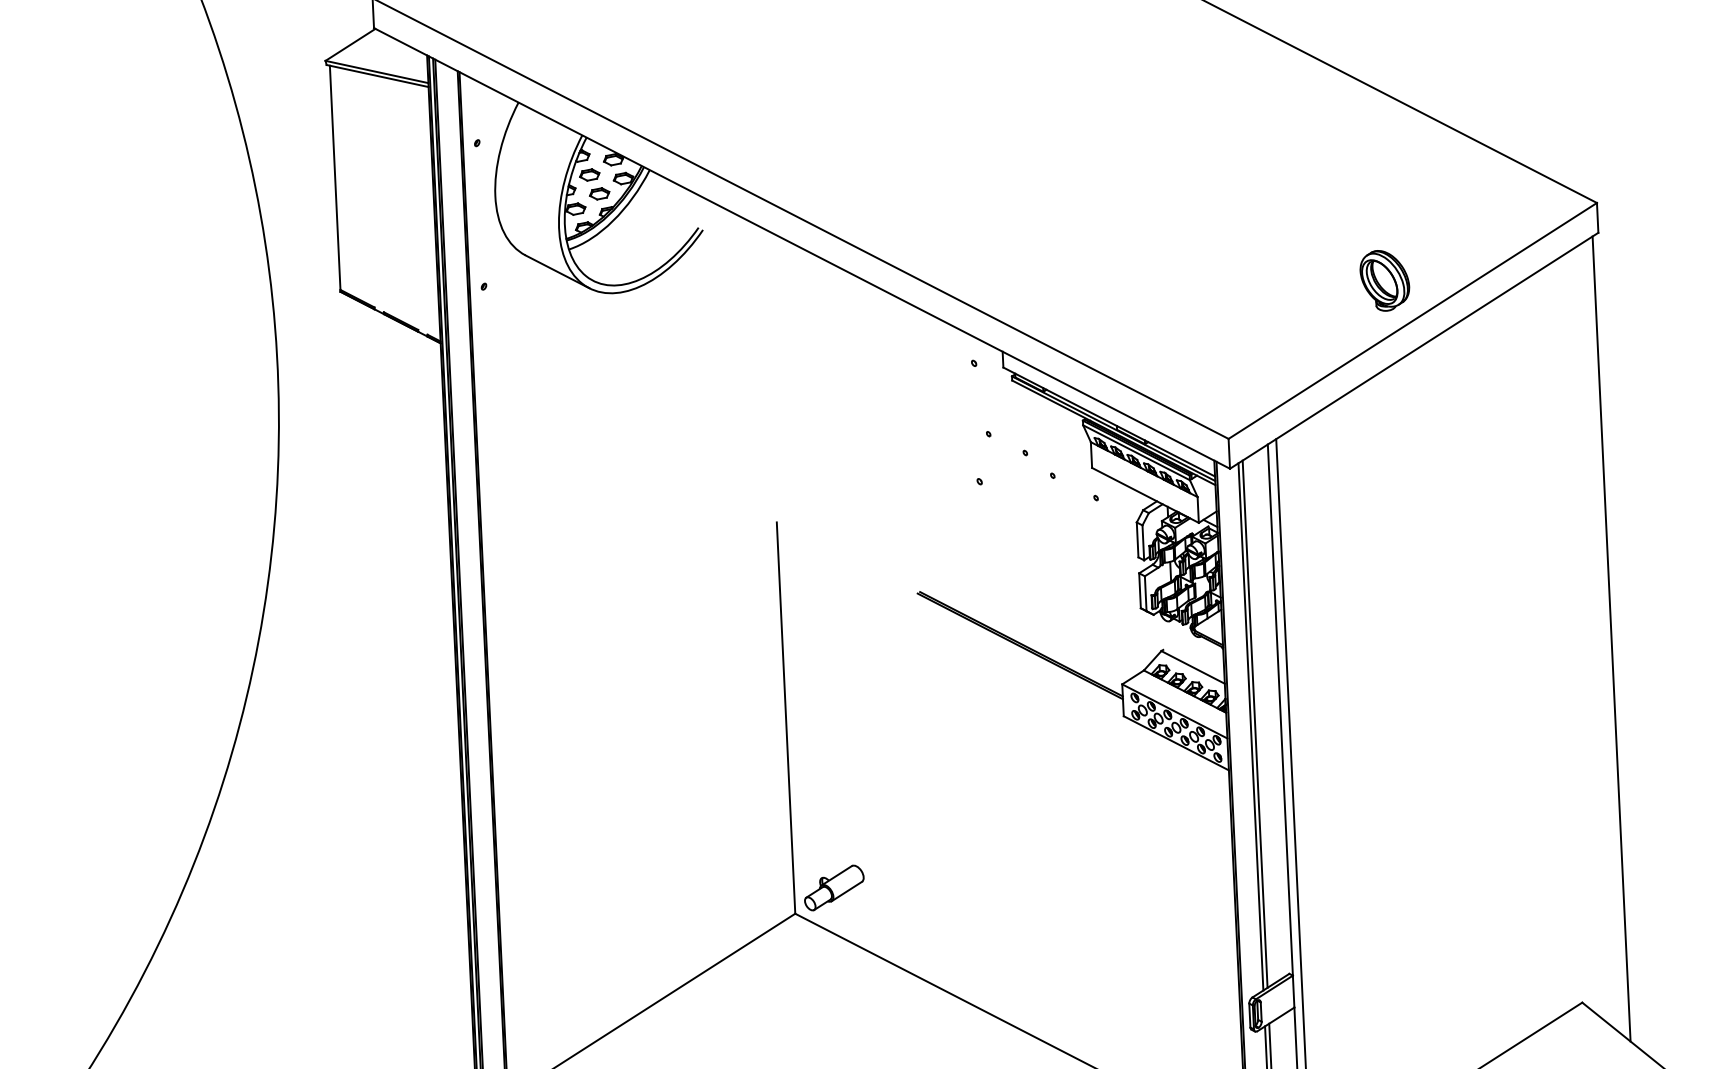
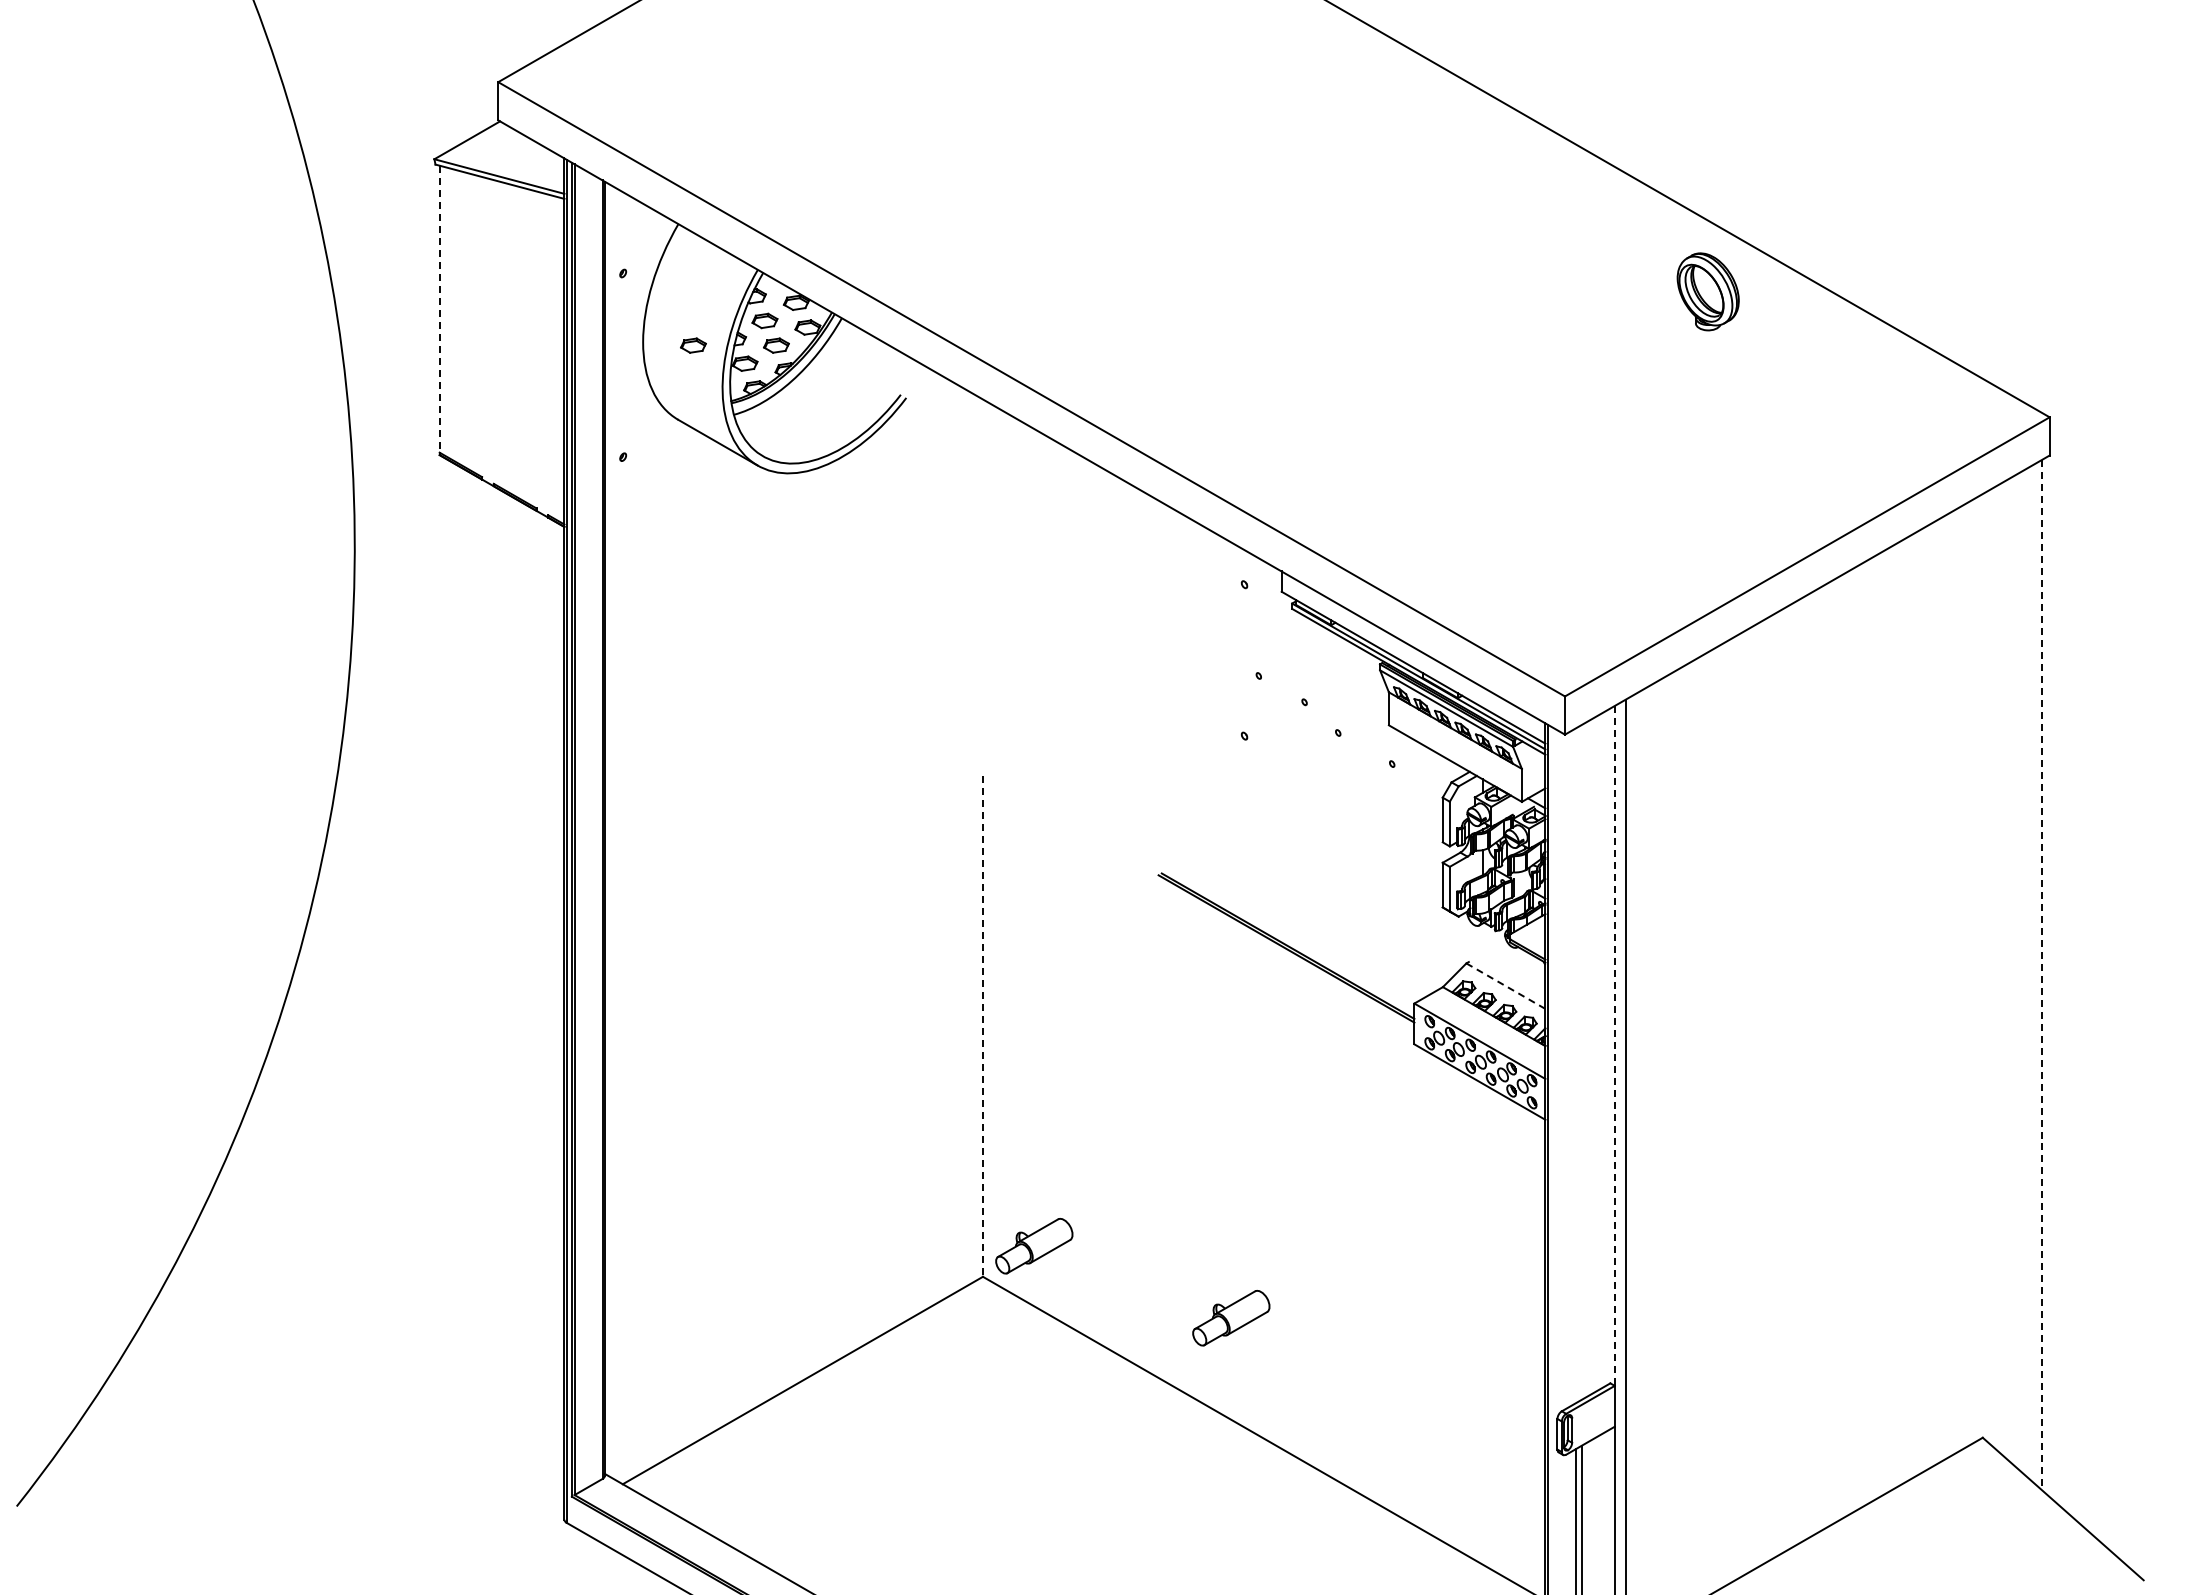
line: (335, 178) -> (439, 310), solid -> dashed
part: (534, 196) -> (693, 345), added
part: (1384, 280) -> (1707, 291), moved
line: (1611, 639) -> (2042, 975), solid -> dashed
line: (1192, 667) -> (1505, 986), solid -> dashed
line: (1280, 709) -> (1614, 1045), solid -> dashed
line: (785, 718) -> (982, 1026), solid -> dashed
line: (1254, 724) -> (1581, 1062), removed
line: (1251, 726) -> (1576, 1065), removed
part: (990, 937) -> (1231, 1318), added

